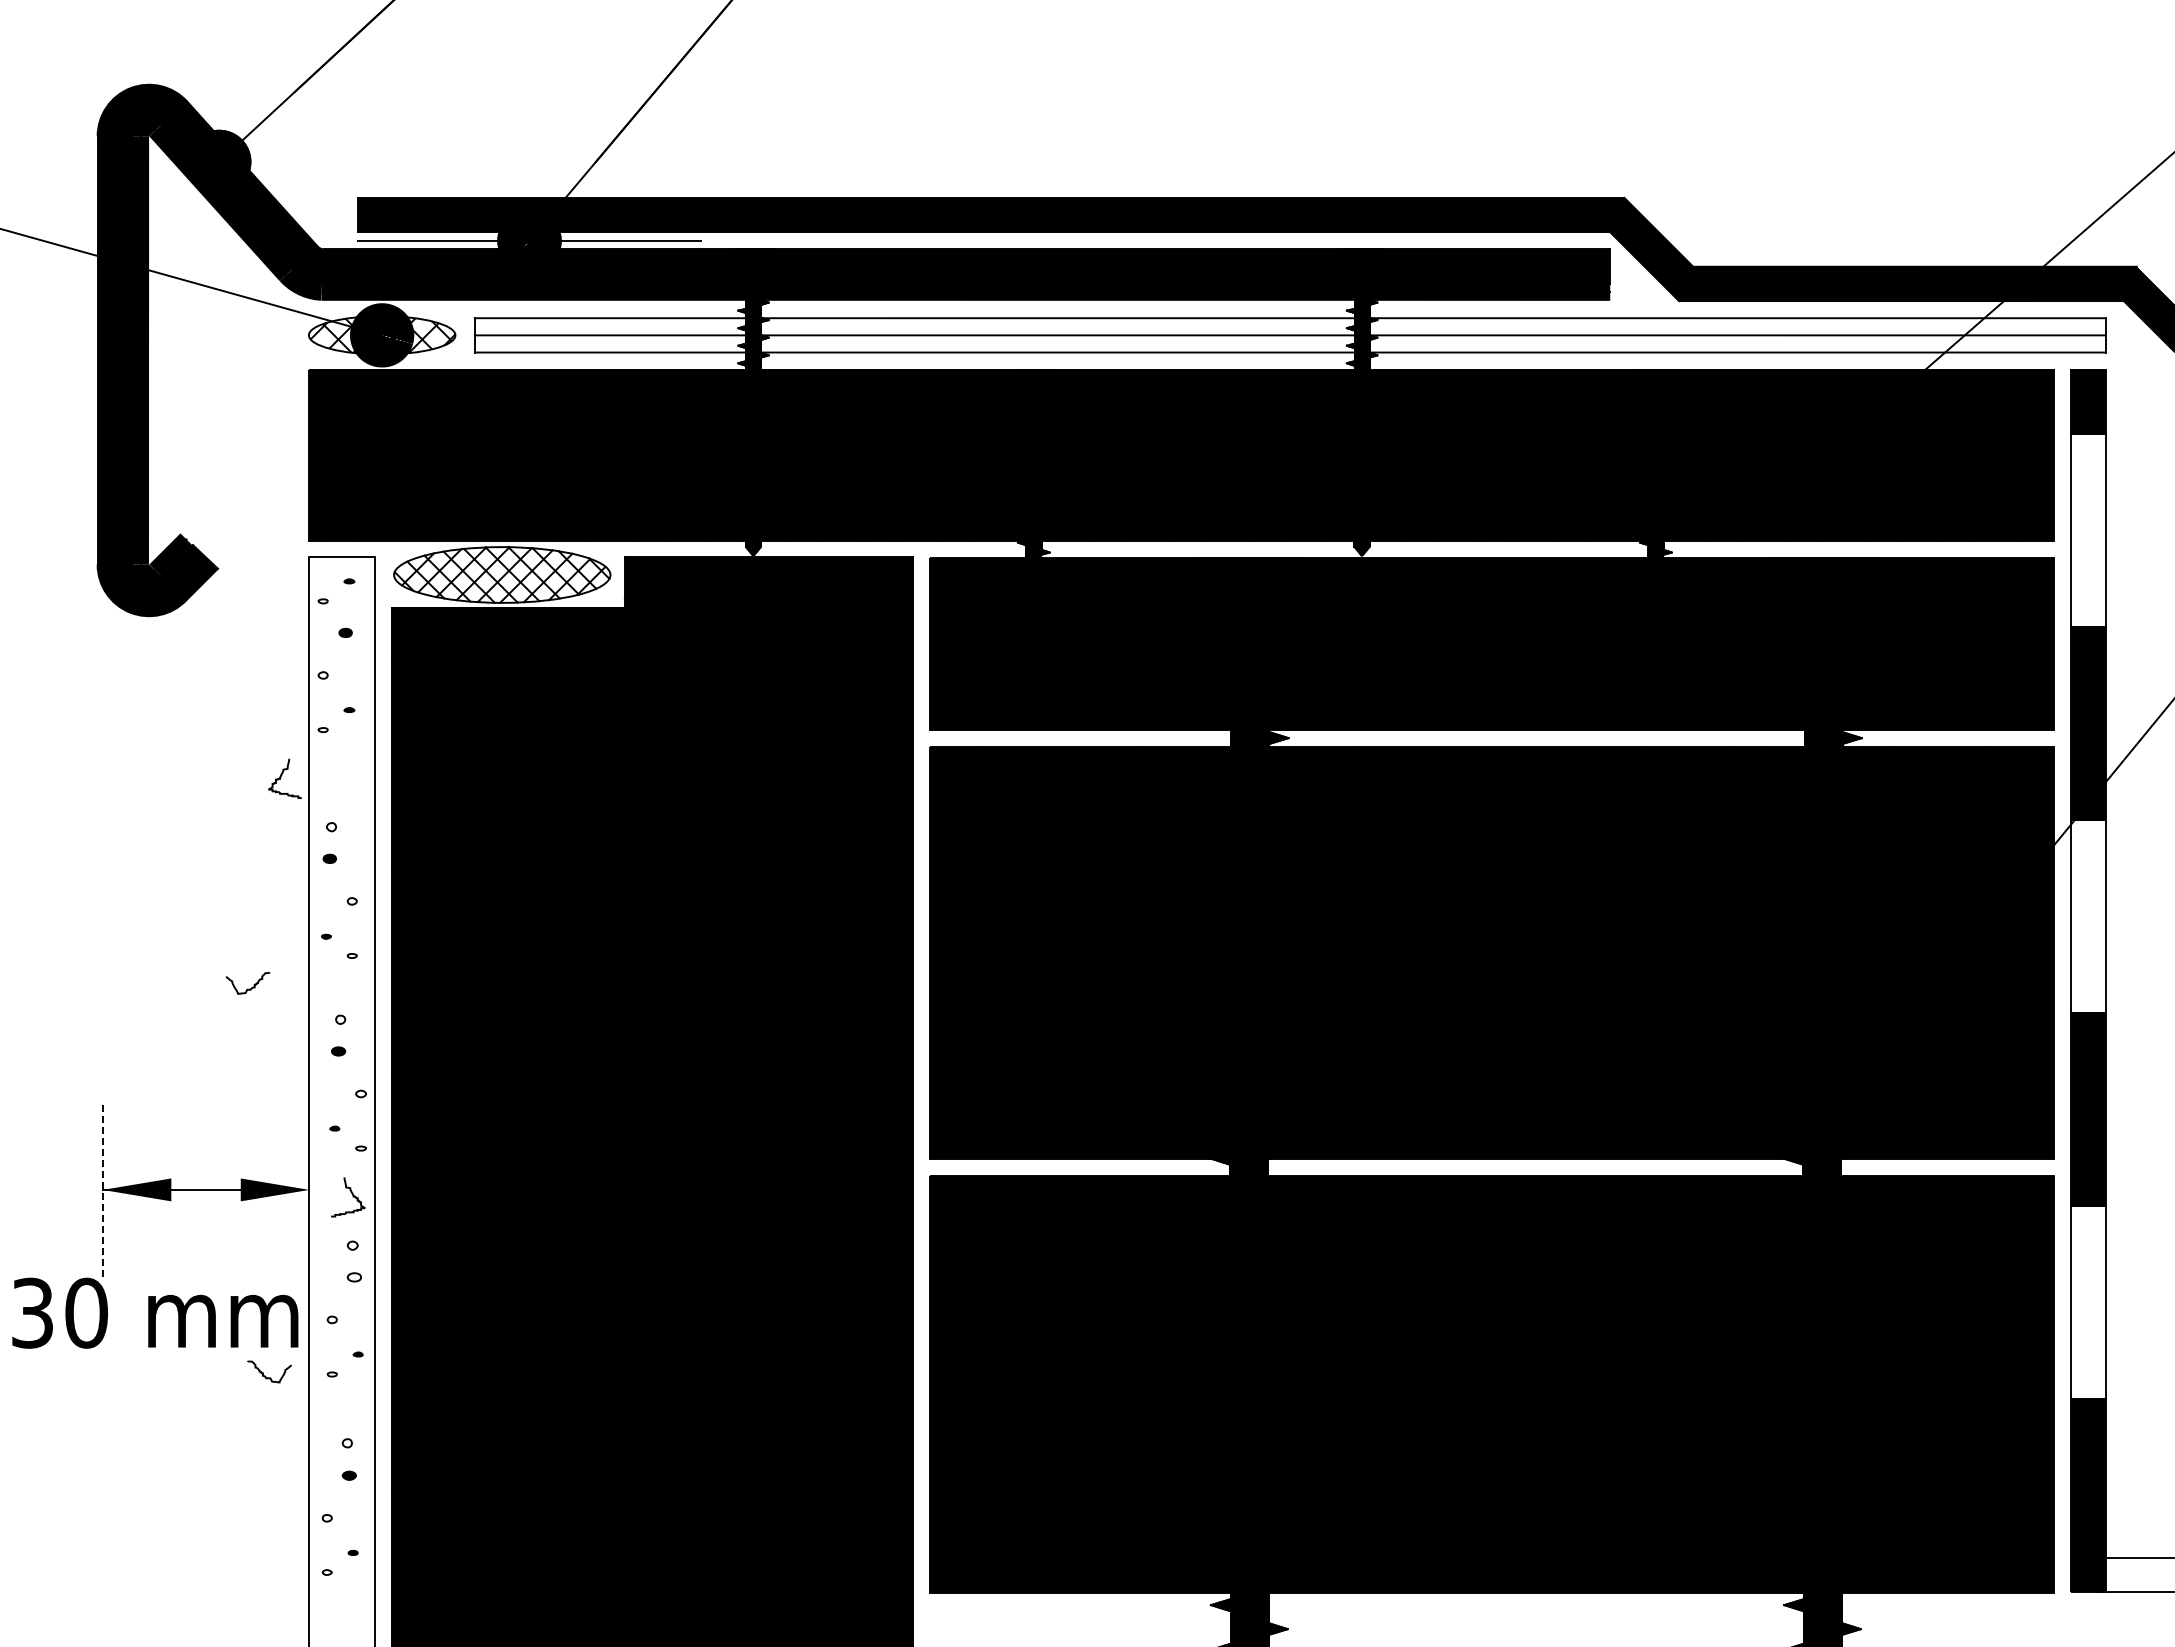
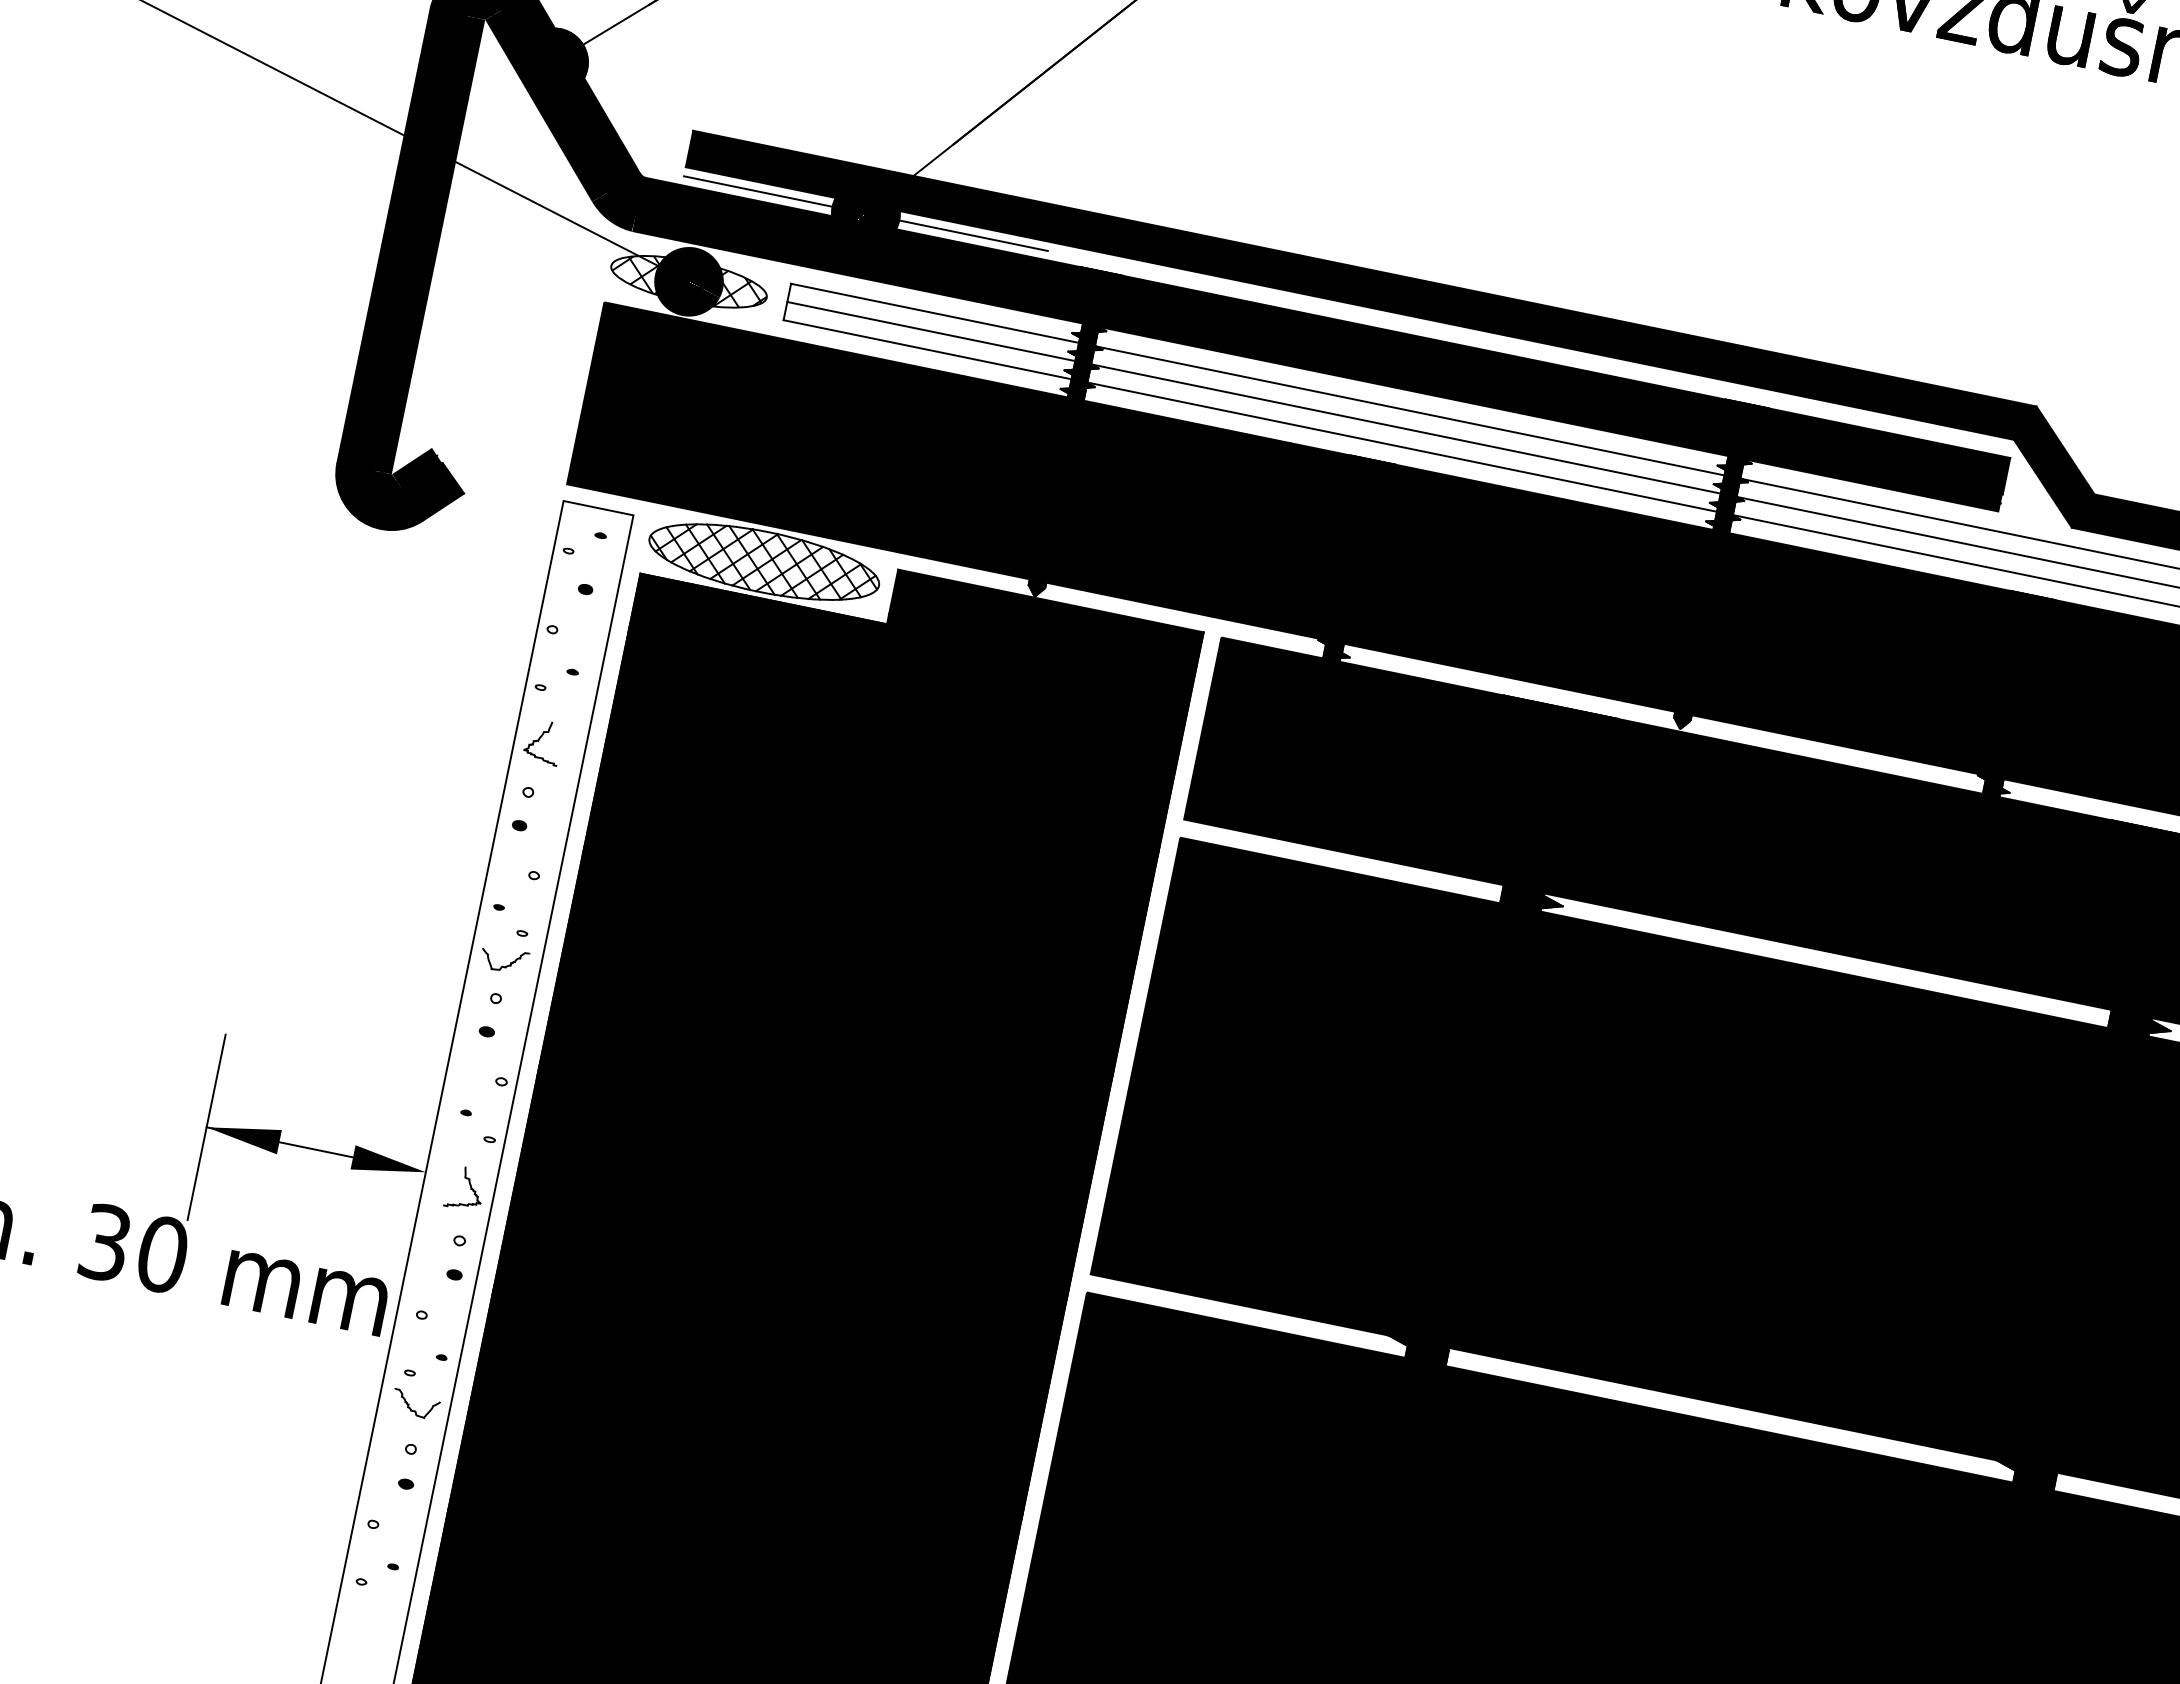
curve: (281, 777) -> (540, 739), moved
curve: (247, 988) -> (502, 965), moved
line: (102, 1189) -> (206, 1126), dashed -> solid
fill: (354, 1277) -> (454, 1275), added
curve: (265, 1375) -> (410, 1407), moved

